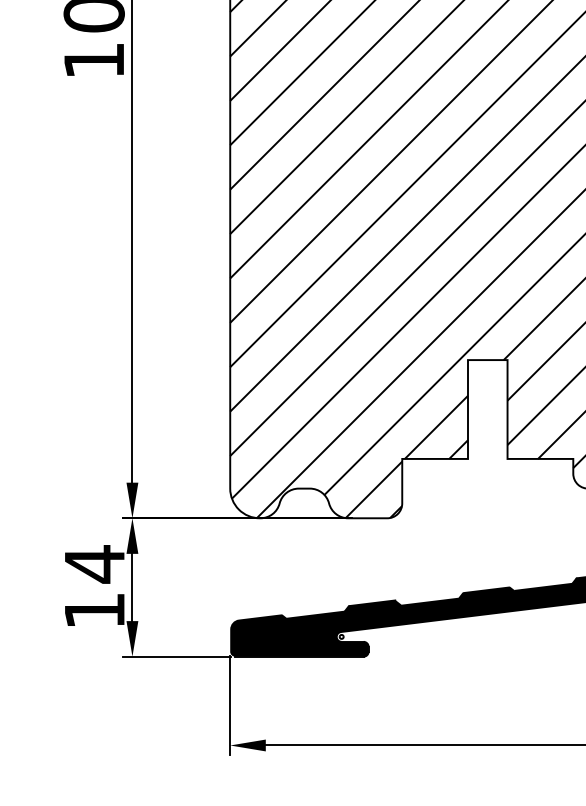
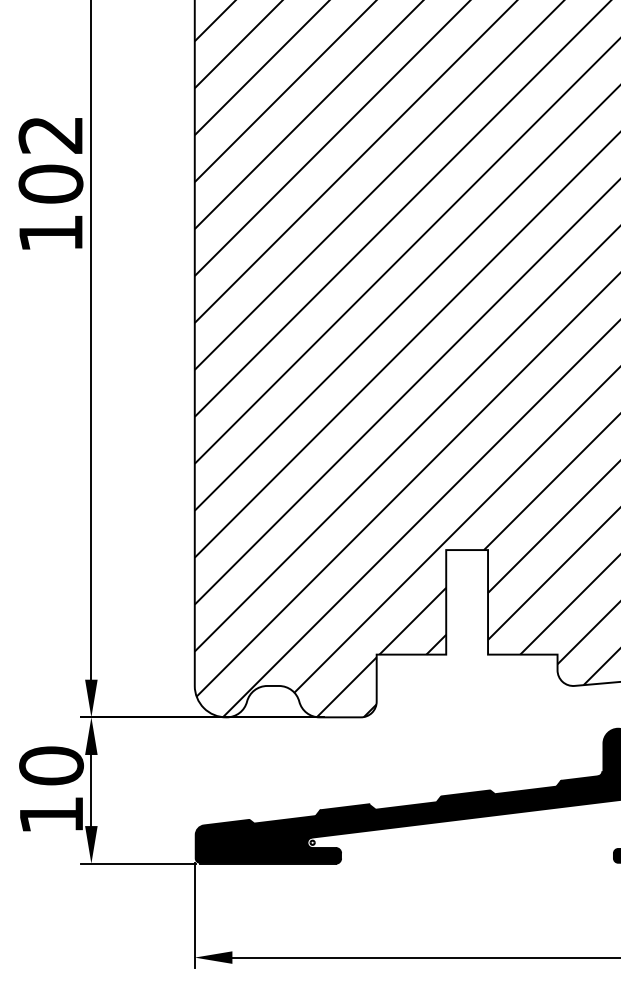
text: (94, 563) -> (51, 765), 14 -> 10

